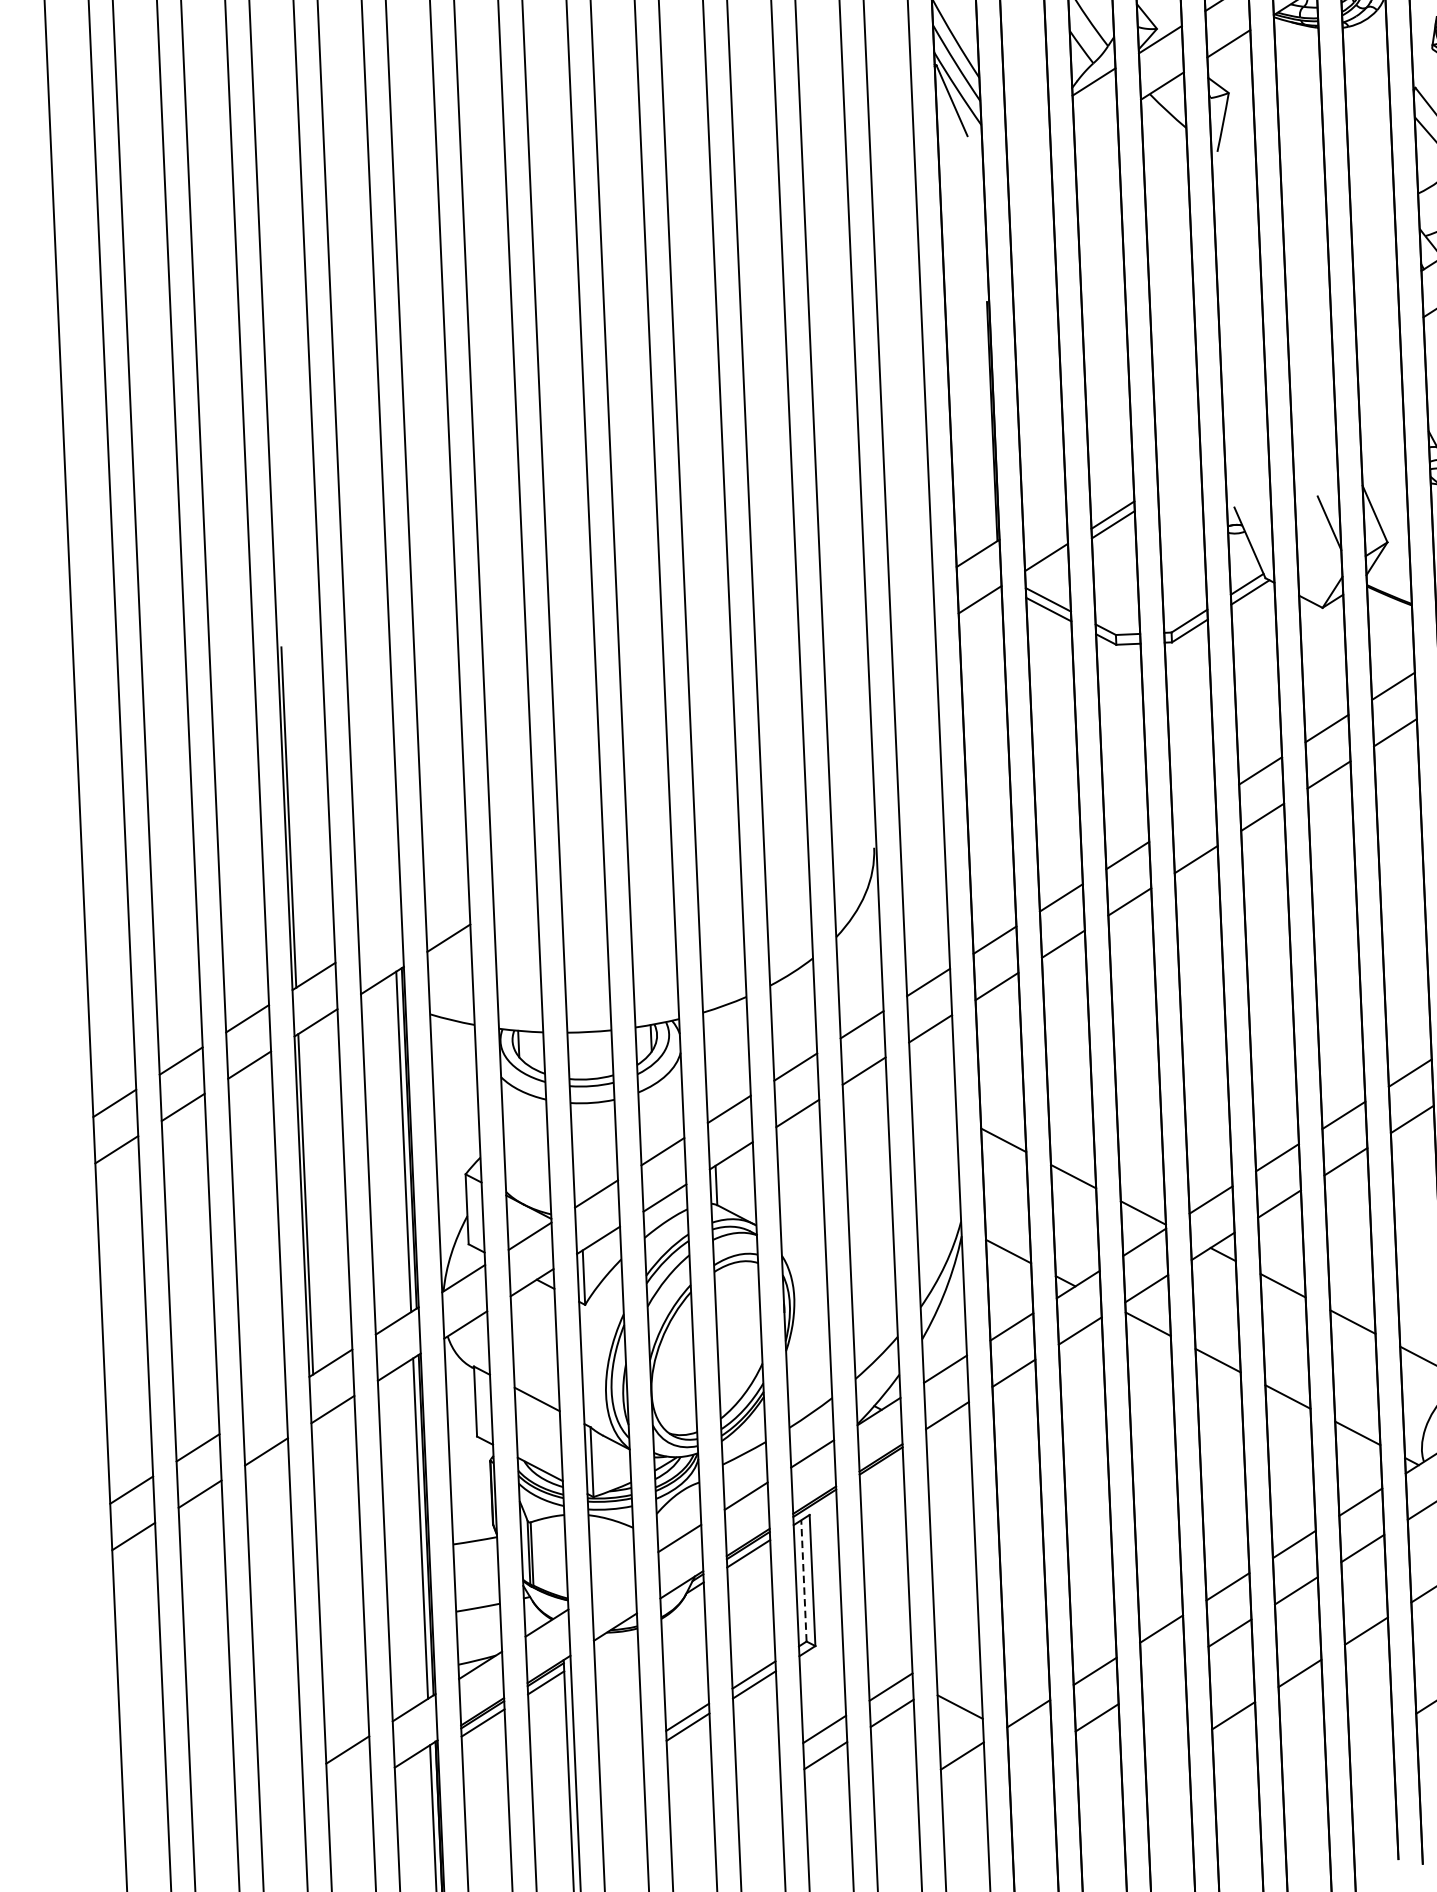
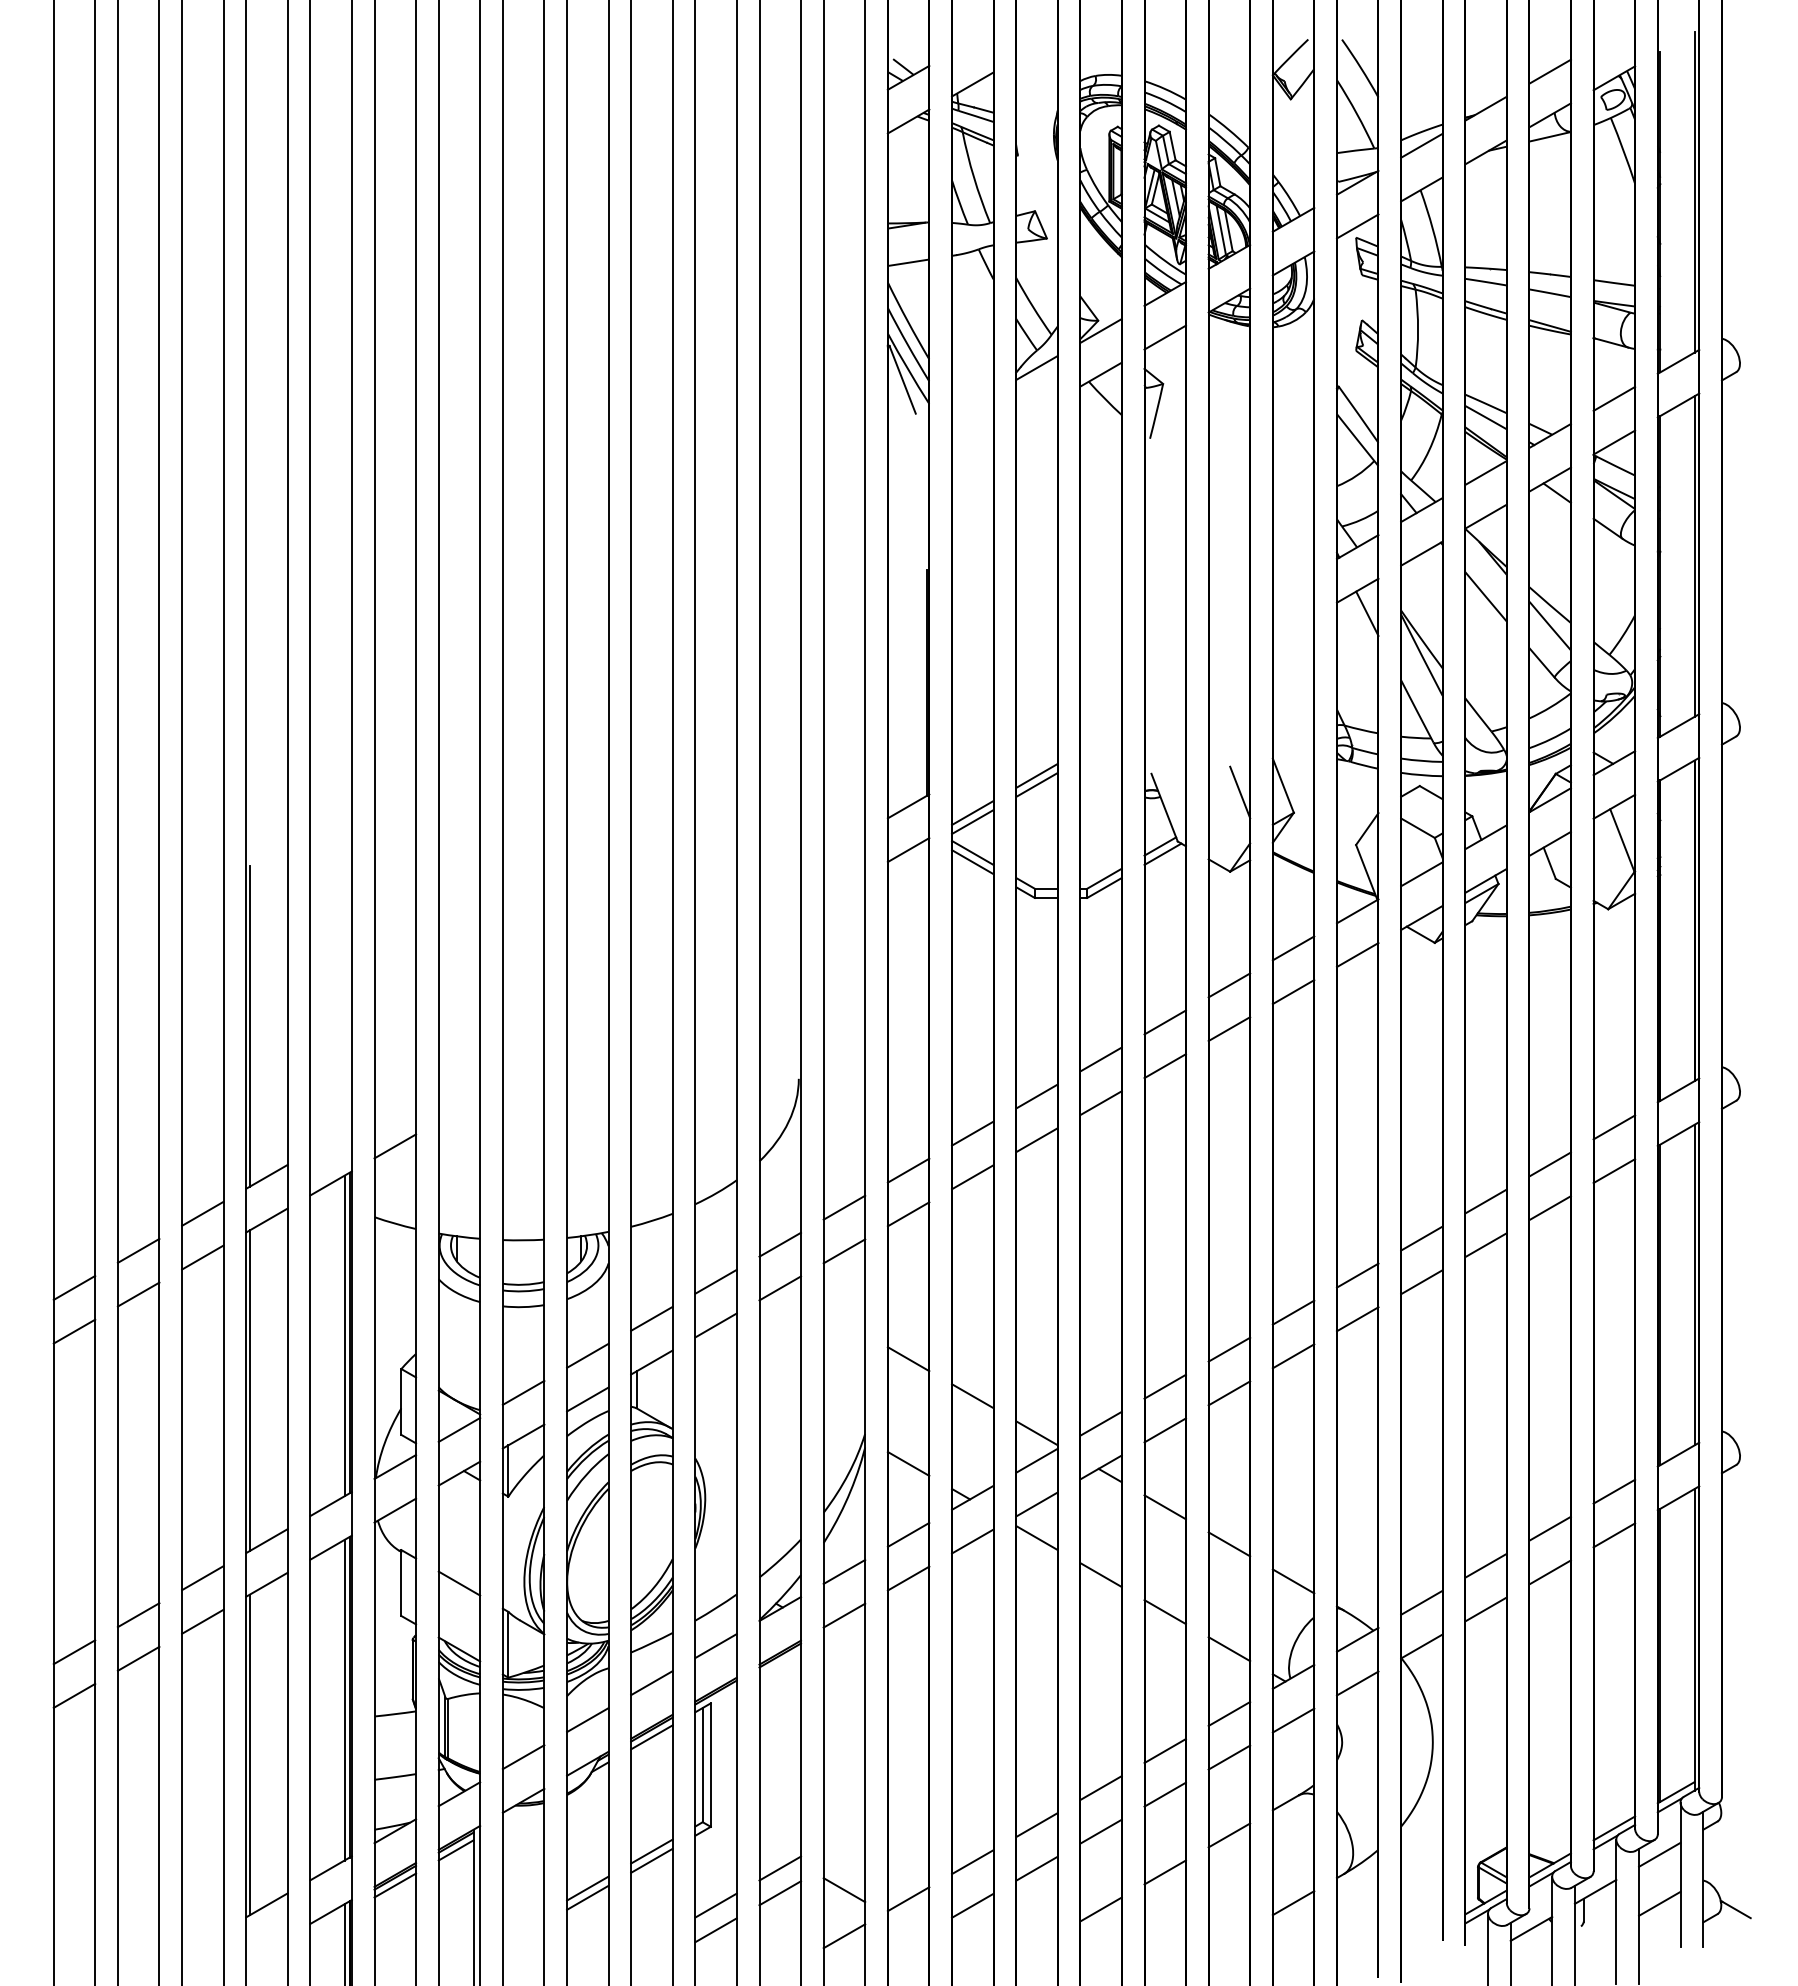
line: (1046, 567) -> (972, 822), added
line: (1193, 813) -> (1100, 1059), added
line: (264, 1405) -> (202, 1578), added
line: (803, 1580) -> (702, 1764), dashed -> solid
line: (613, 1581) -> (523, 1757), added
line: (322, 1590) -> (249, 1754), added
line: (1163, 1675) -> (1036, 1868), added

